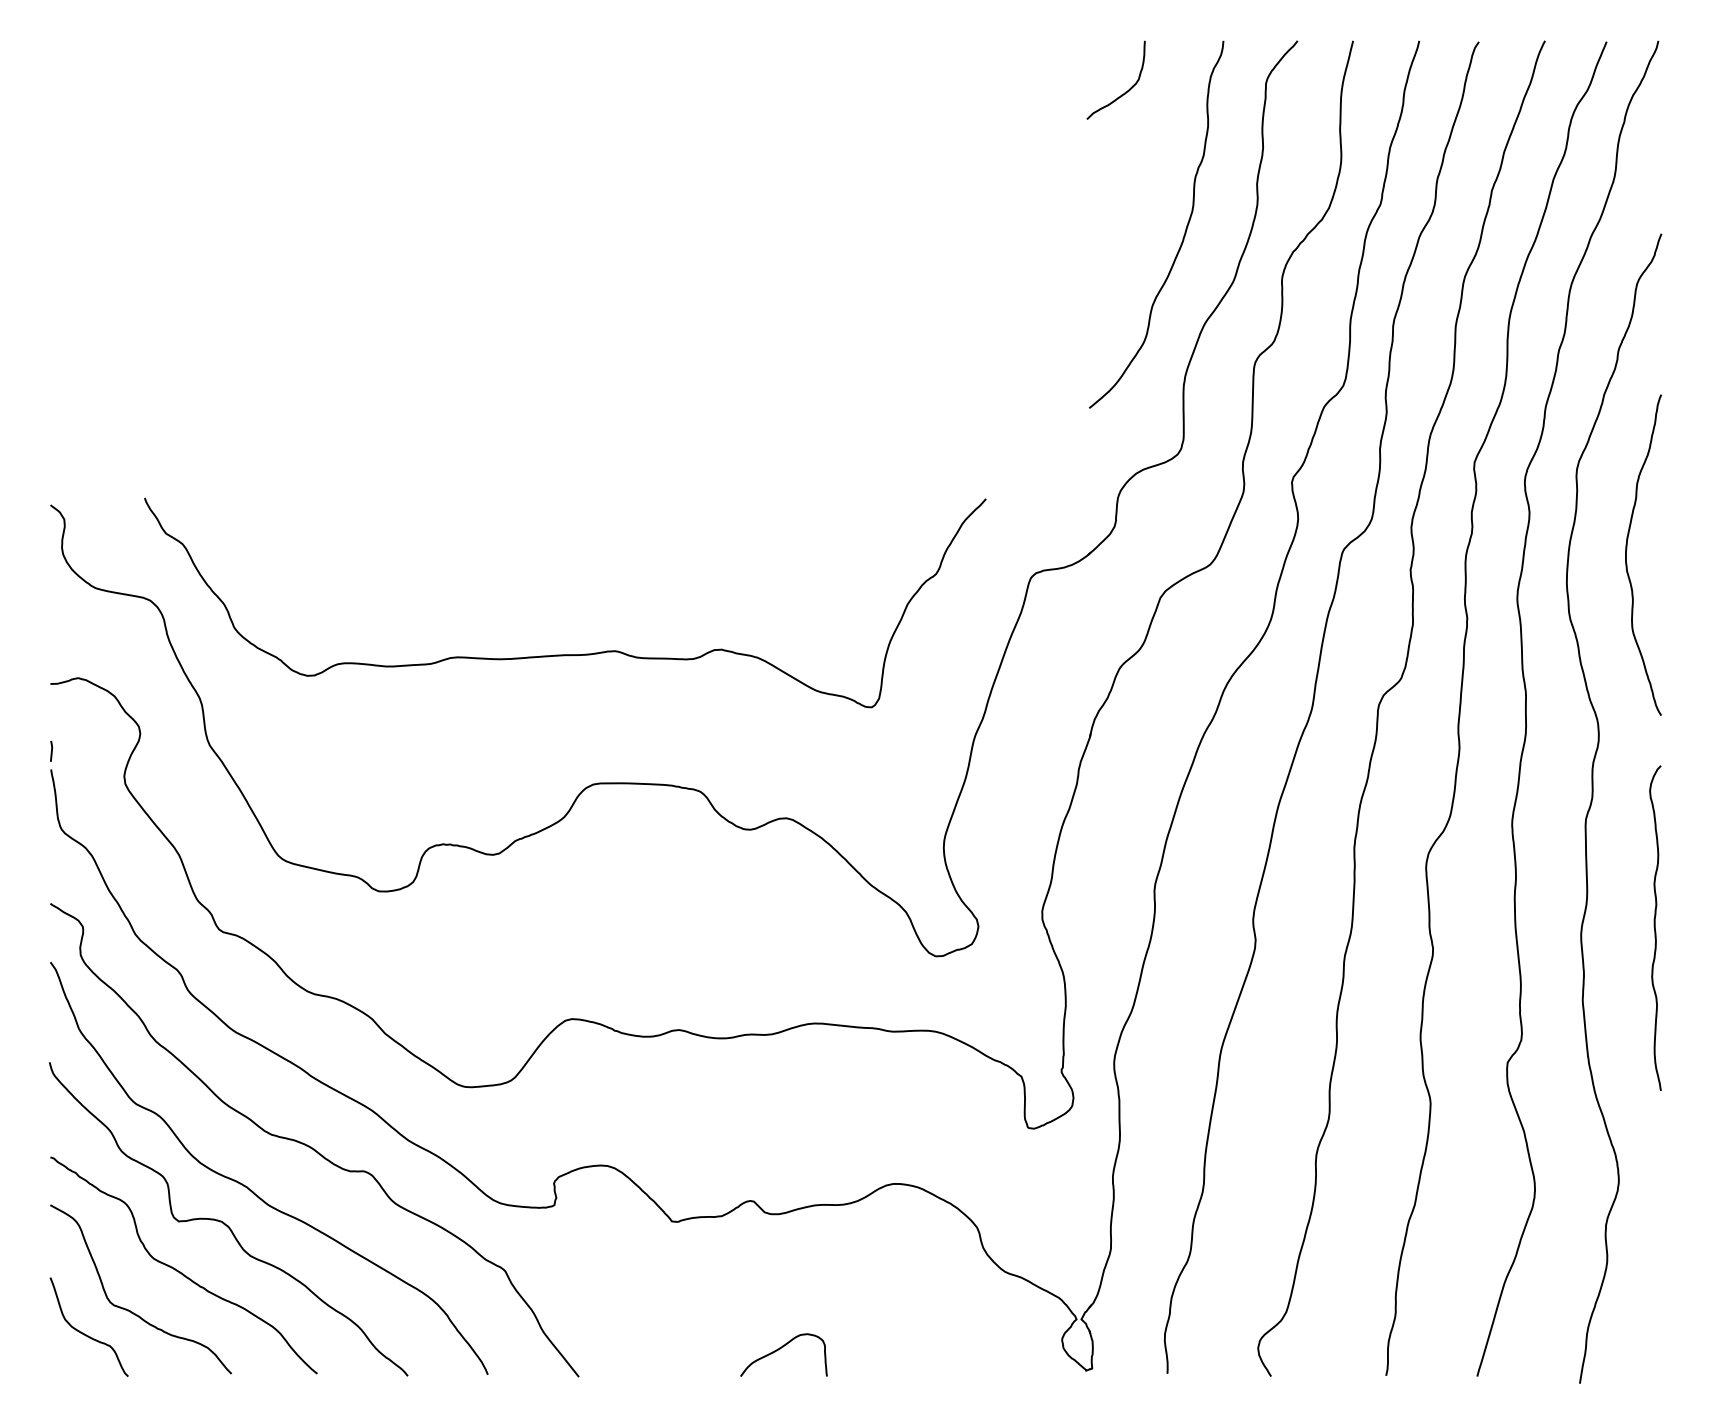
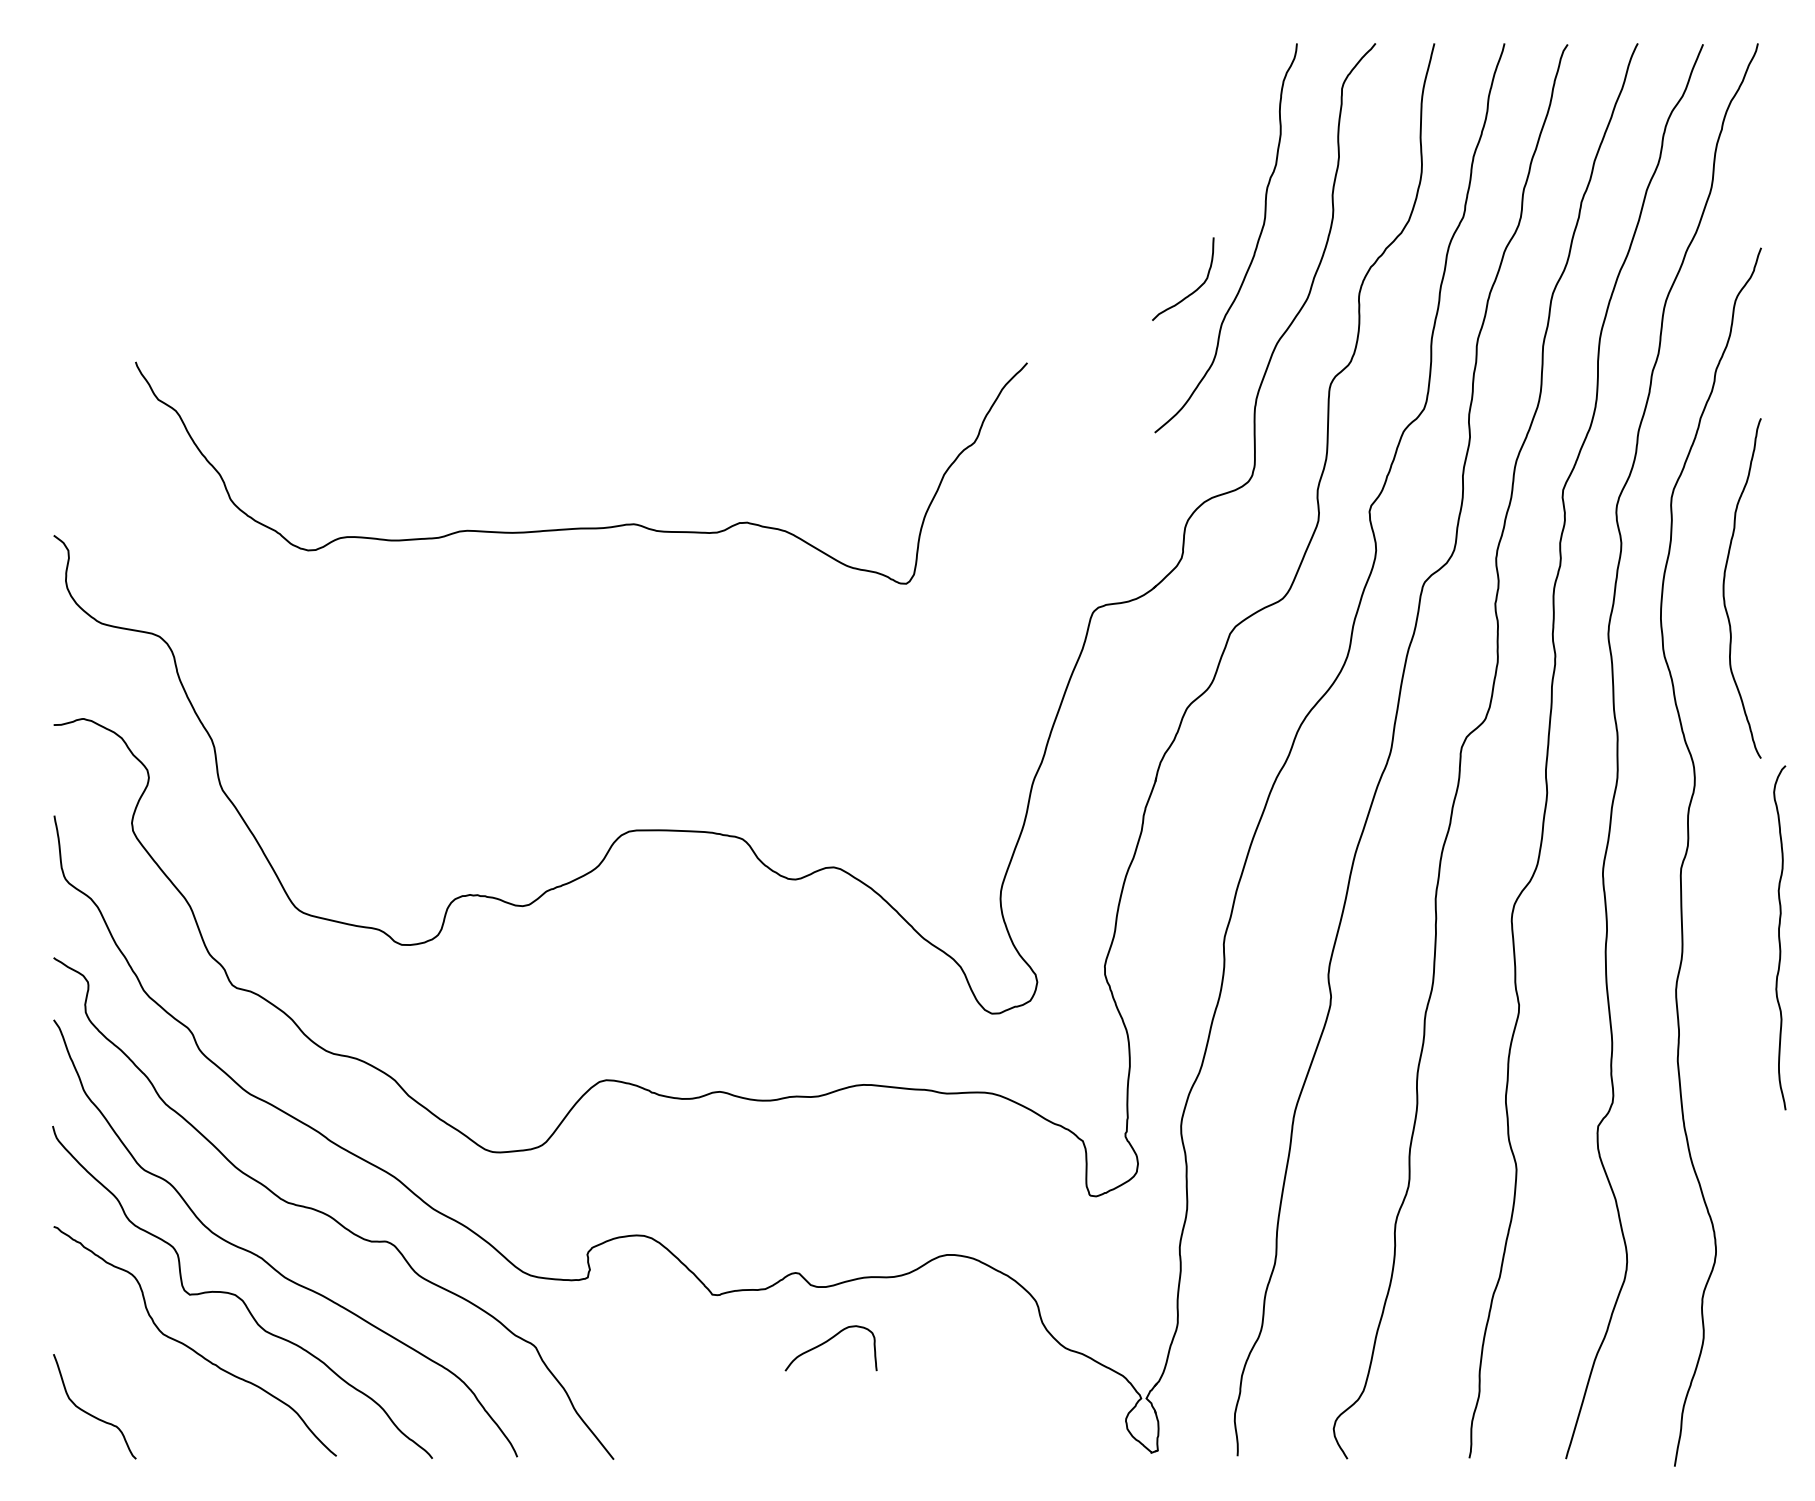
curve: (1123, 92) -> (1191, 292), moved
curve: (565, 654) -> (581, 527), moved
line: (51, 751) -> (54, 796), removed
curve: (1655, 927) -> (1779, 937), moved
curve: (129, 1309) -> (137, 1388), removed
curve: (780, 1349) -> (827, 1342), moved

